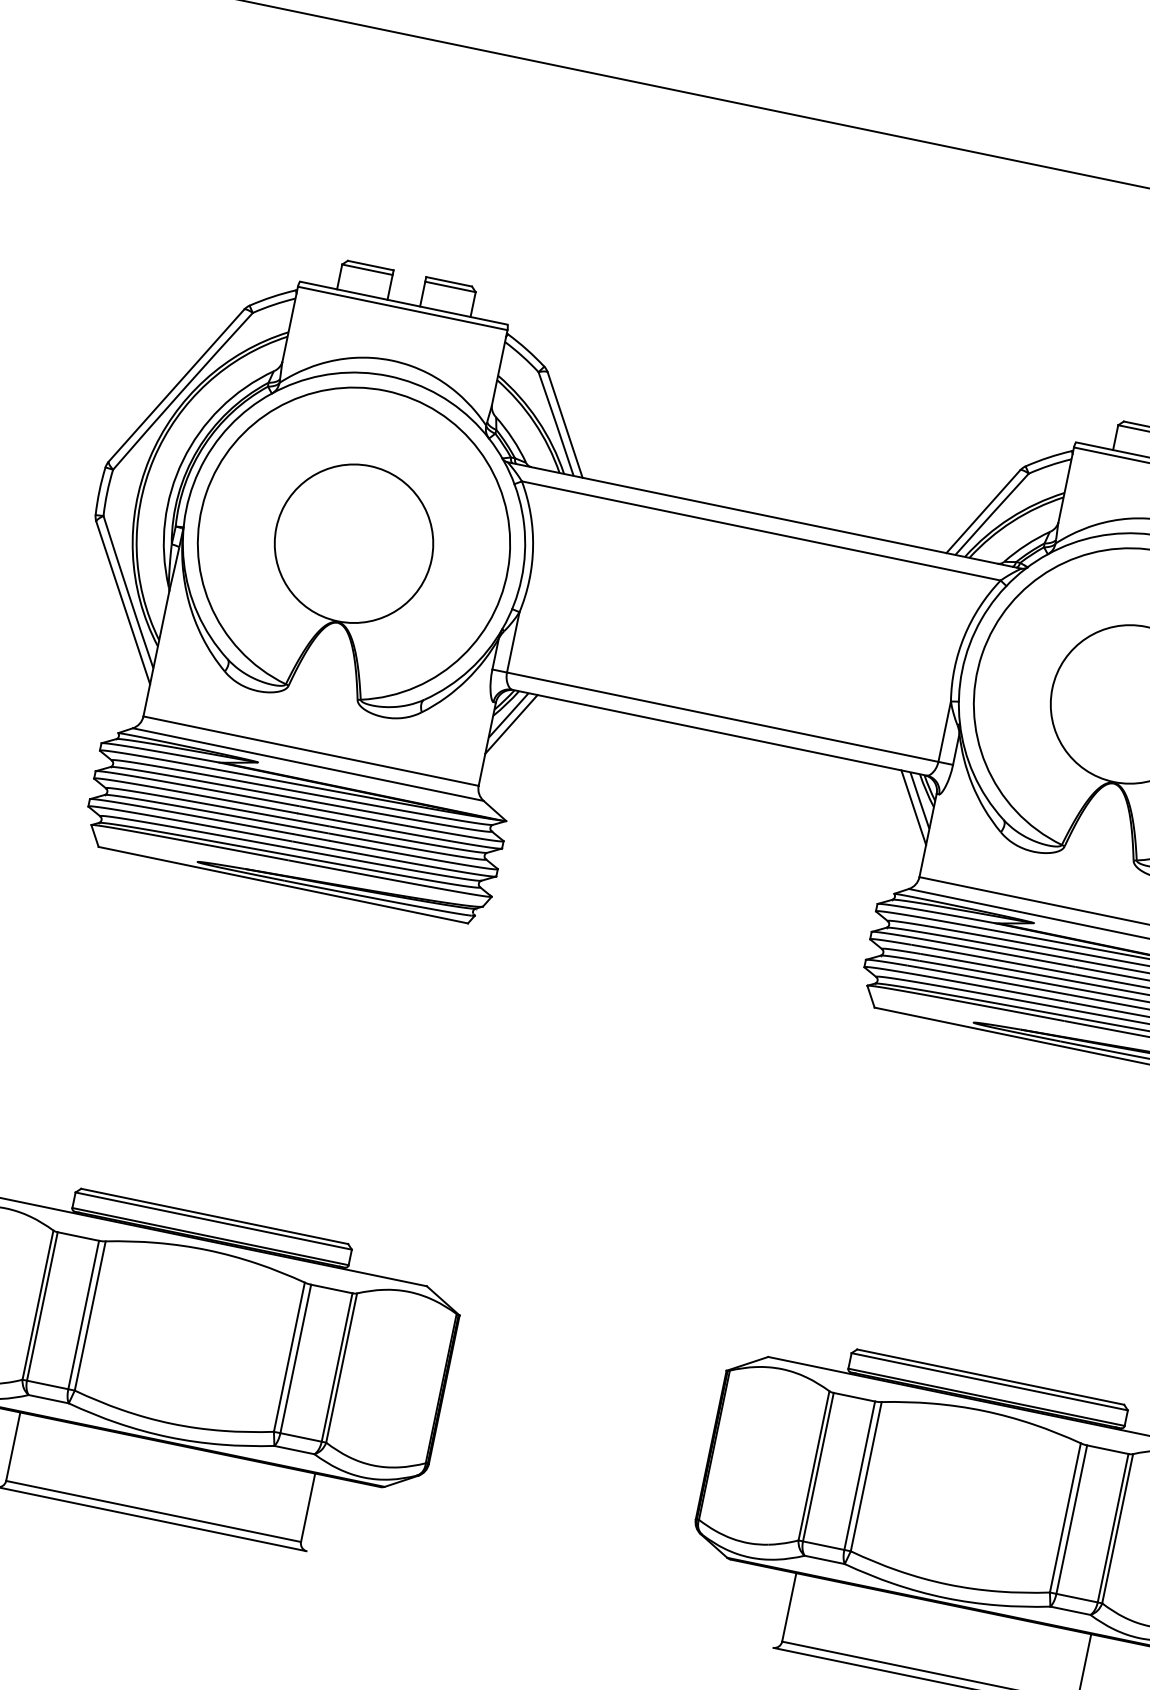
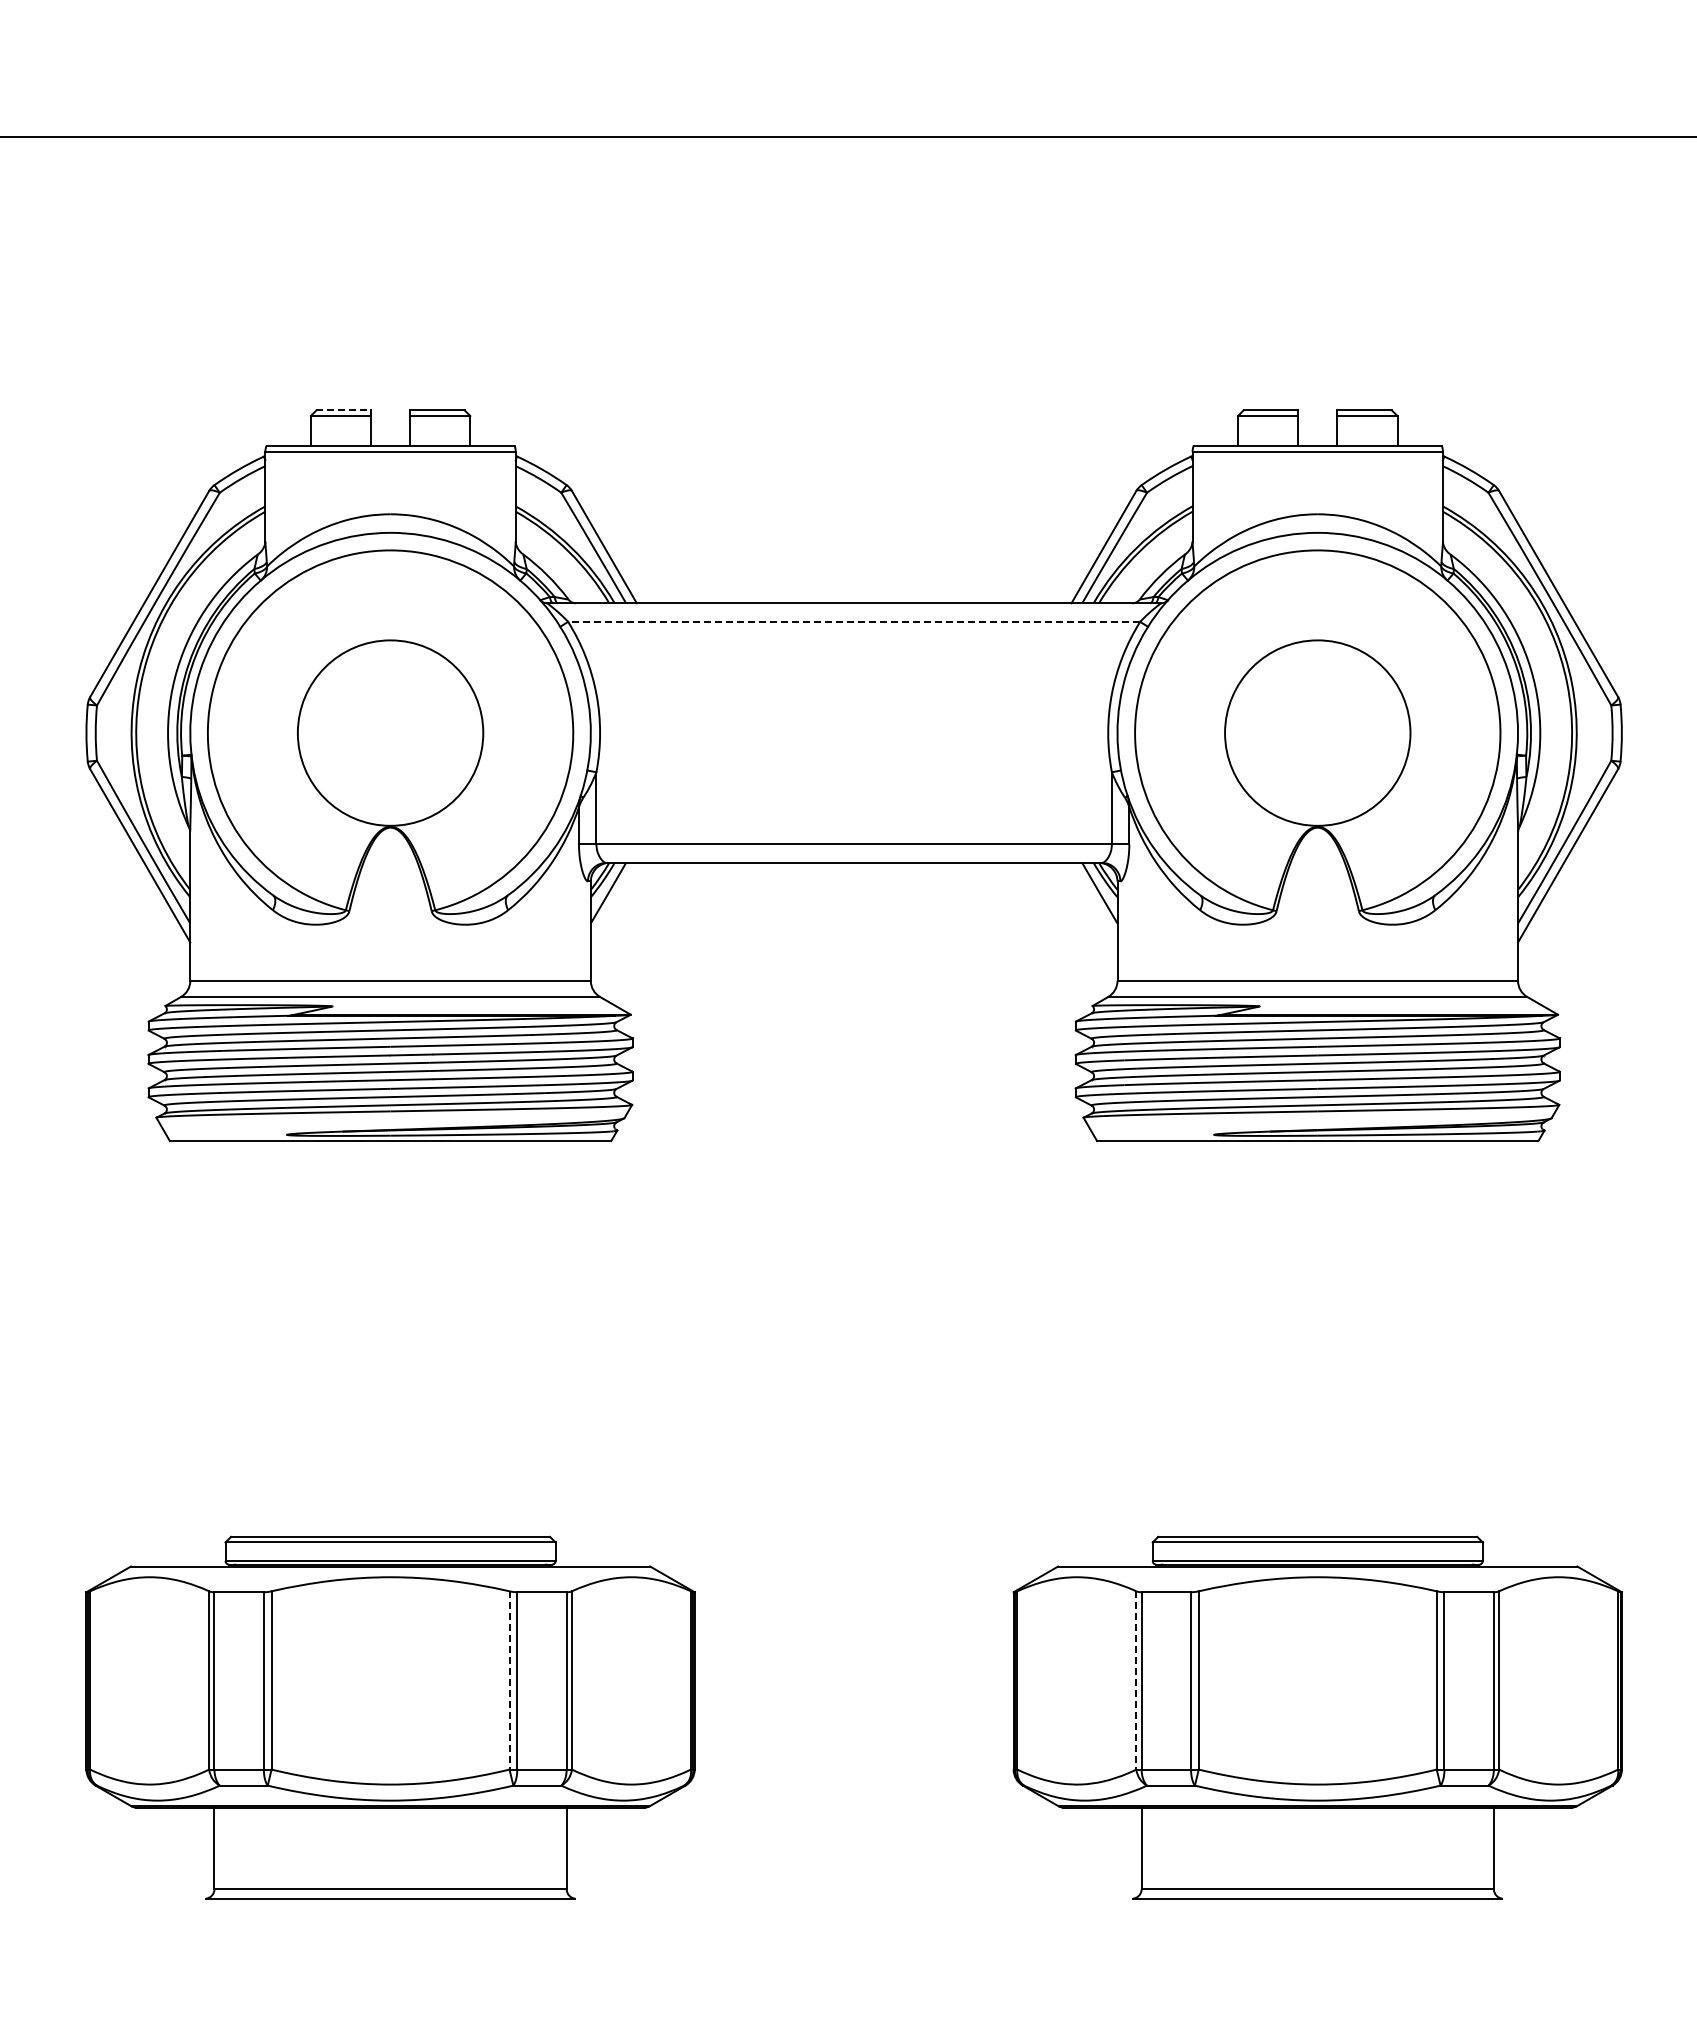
line: (371, 265) -> (344, 410), solid -> dashed
line: (760, 530) -> (853, 621), solid -> dashed
line: (511, 724) -> (613, 902), removed
line: (913, 807) -> (1094, 902), removed
line: (289, 1357) -> (509, 1680), solid -> dashed
line: (814, 1465) -> (1136, 1680), solid -> dashed

